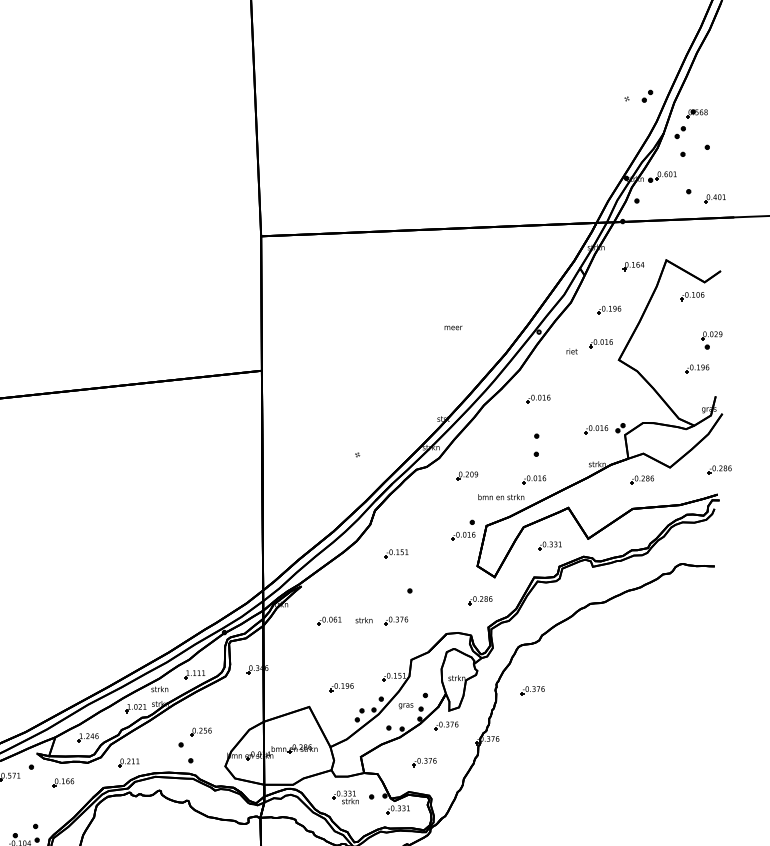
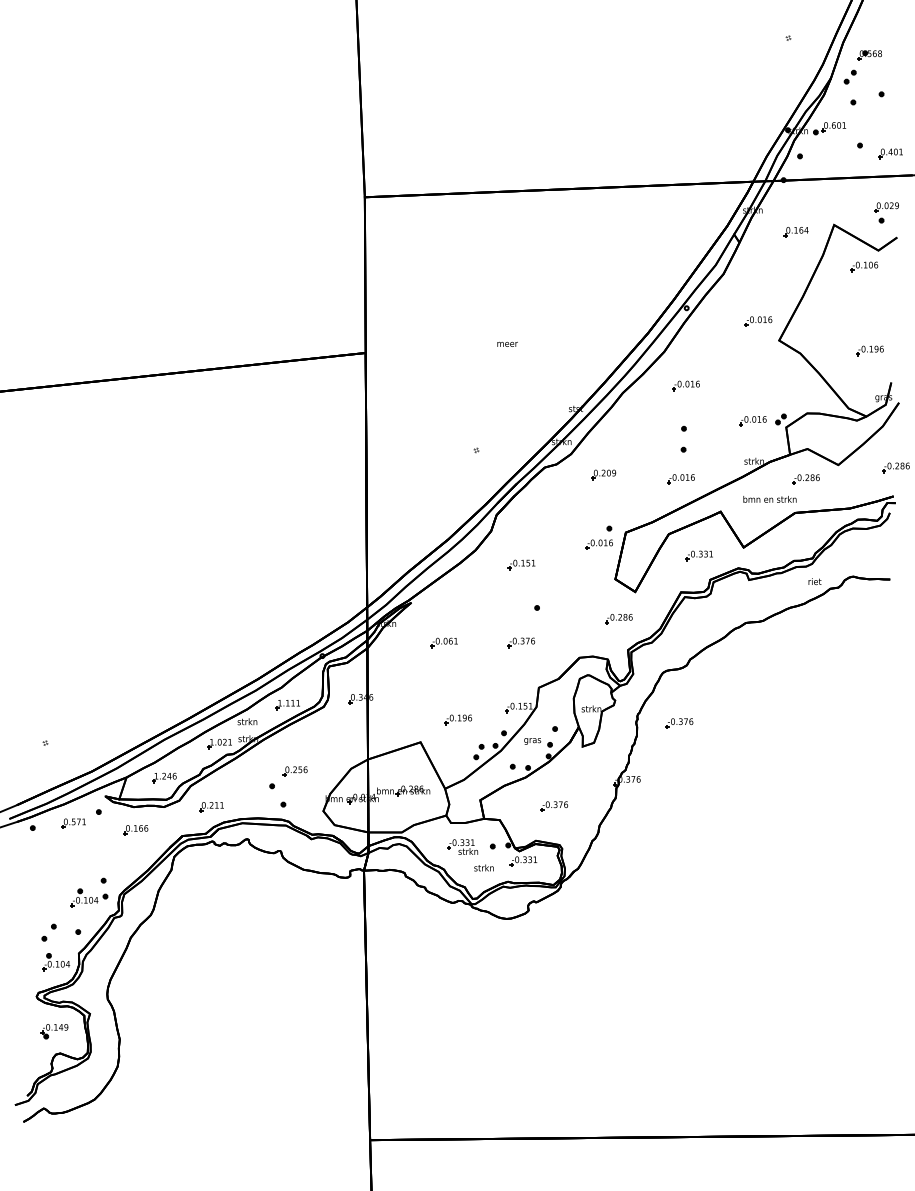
part: (646, 95) -> (811, 34), removed
part: (608, 309) -> (767, 282), removed
text: (453, 328) -> (507, 344), moved
part: (711, 340) -> (886, 212), moved
text: (571, 351) -> (814, 581), moved
text: (500, 497) -> (769, 499), moved
text: (363, 619) -> (483, 867), moved
part: (446, 726) -> (579, 764), removed

